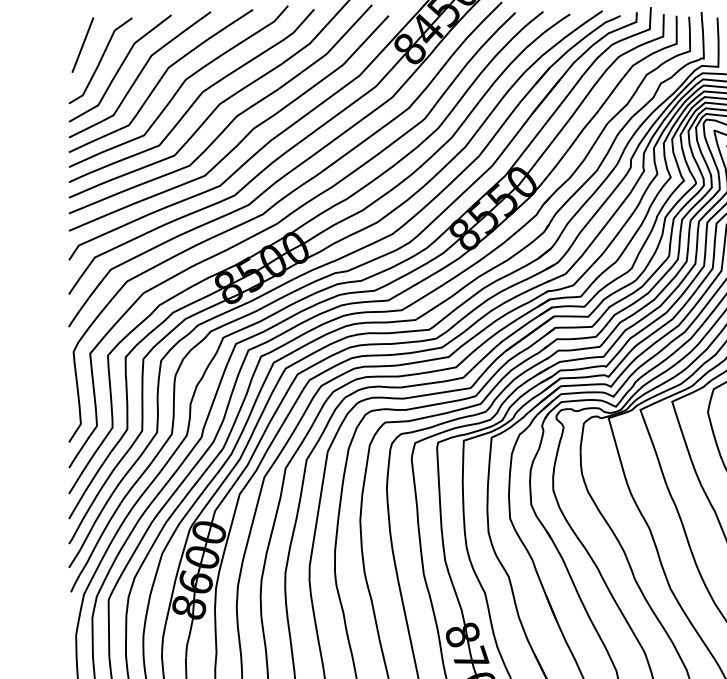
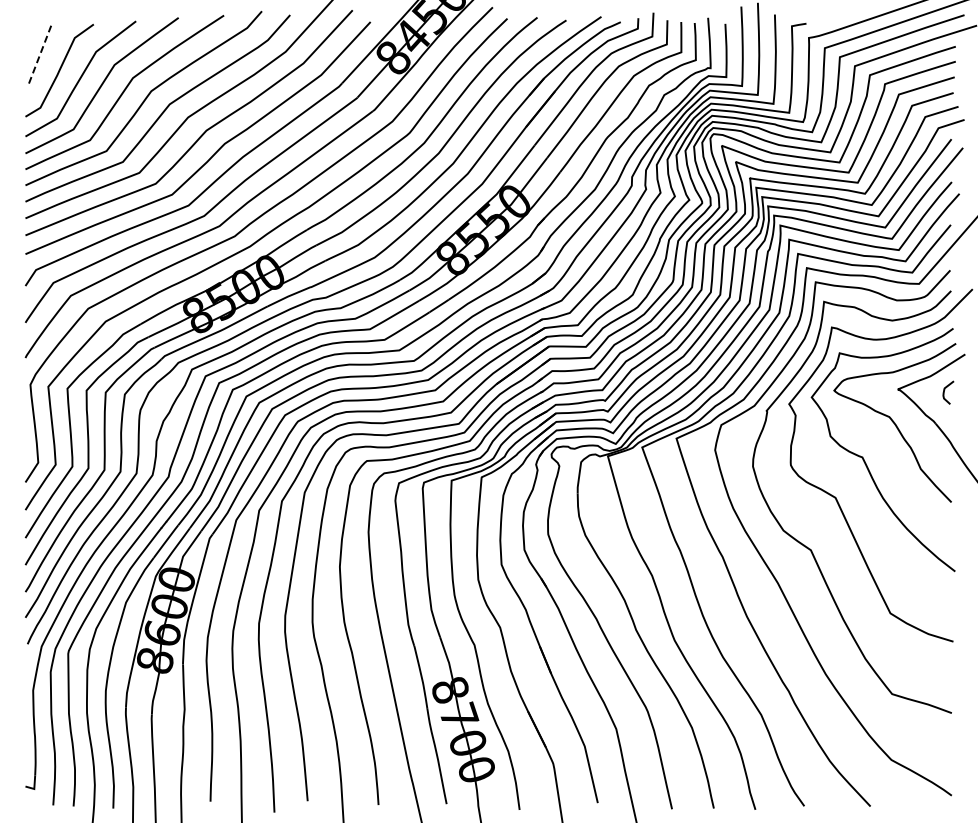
line: (82, 44) -> (40, 53), solid -> dashed

